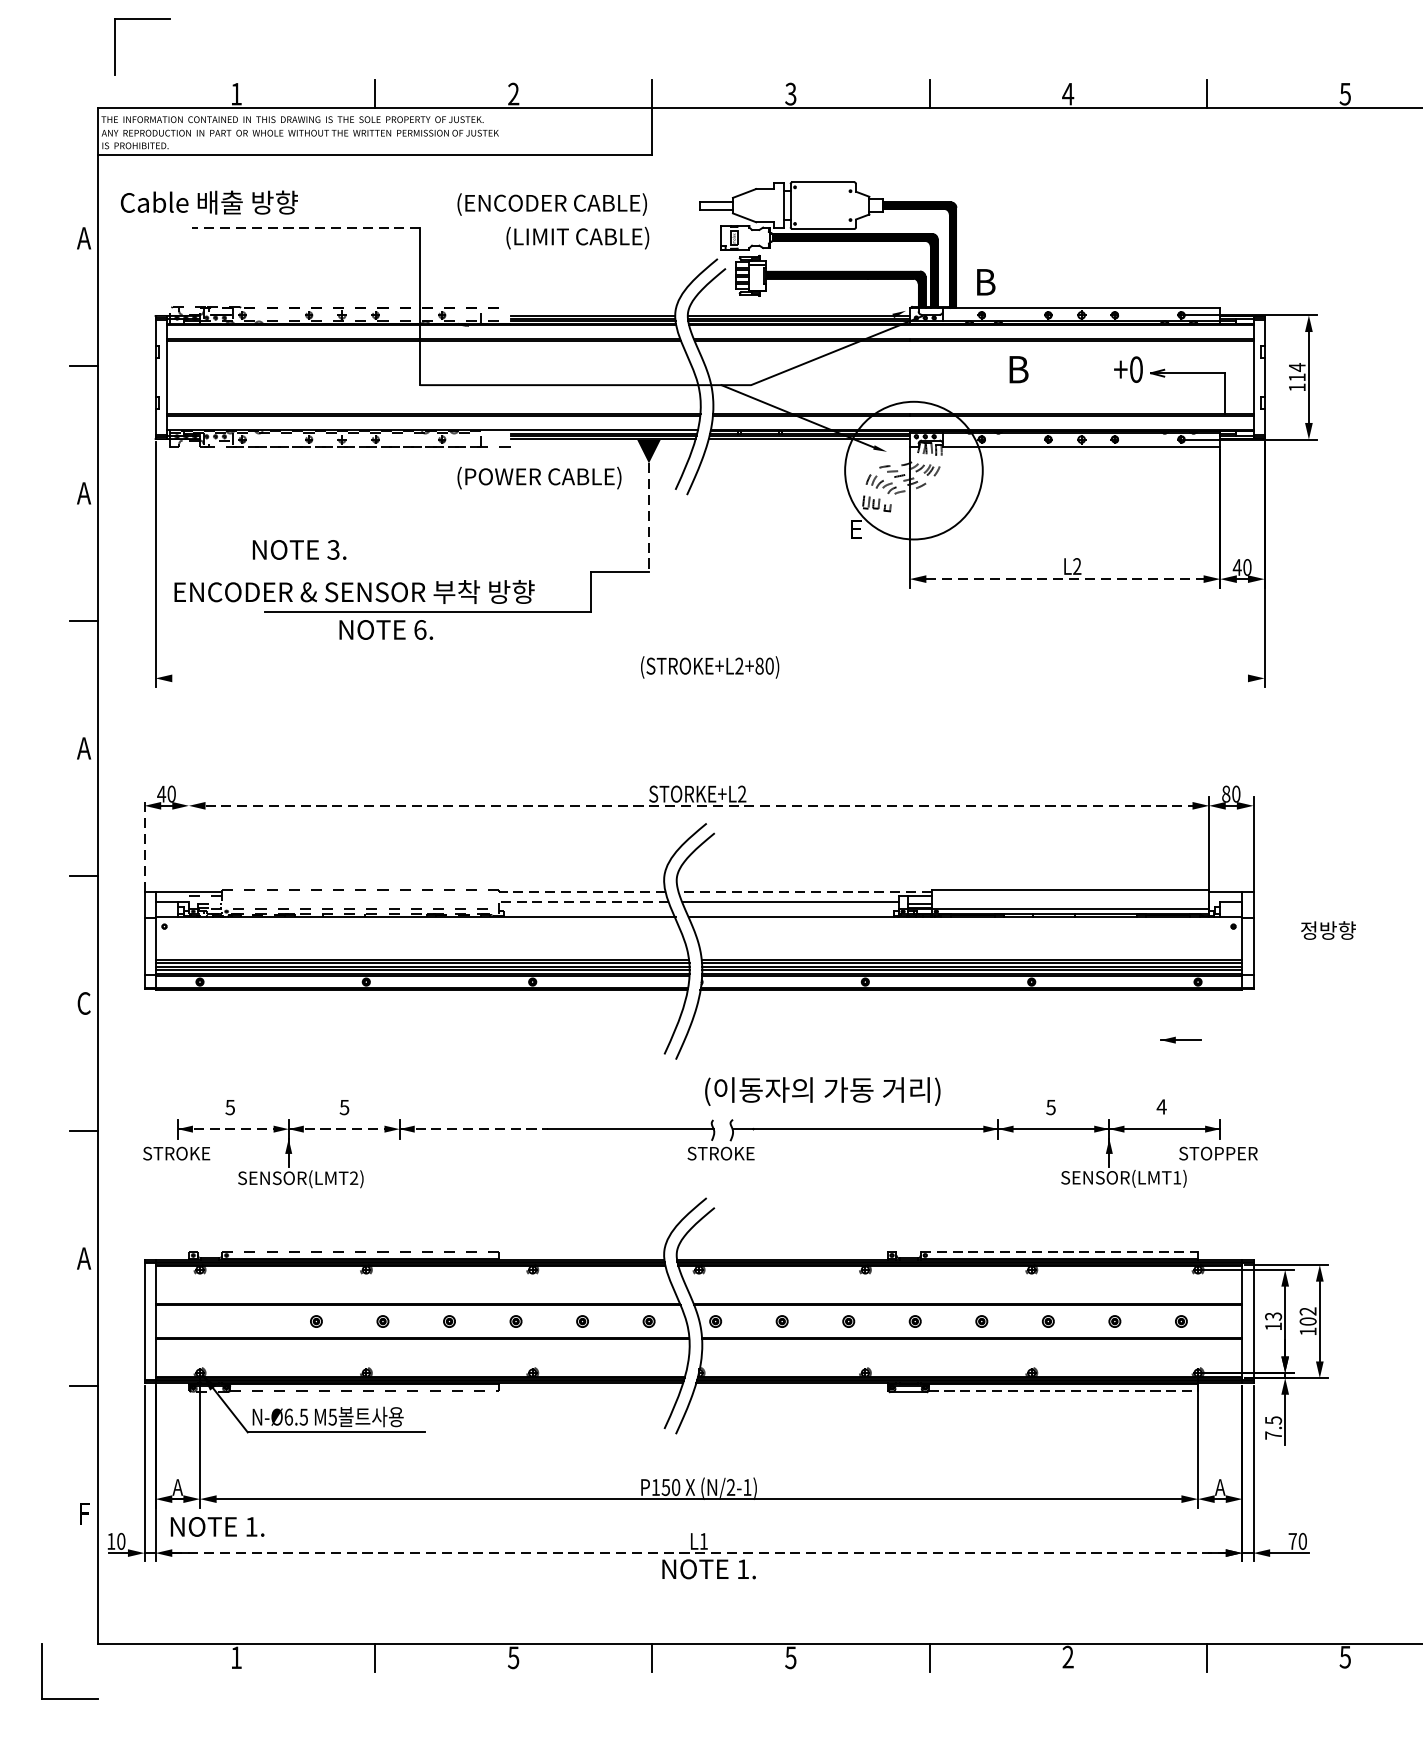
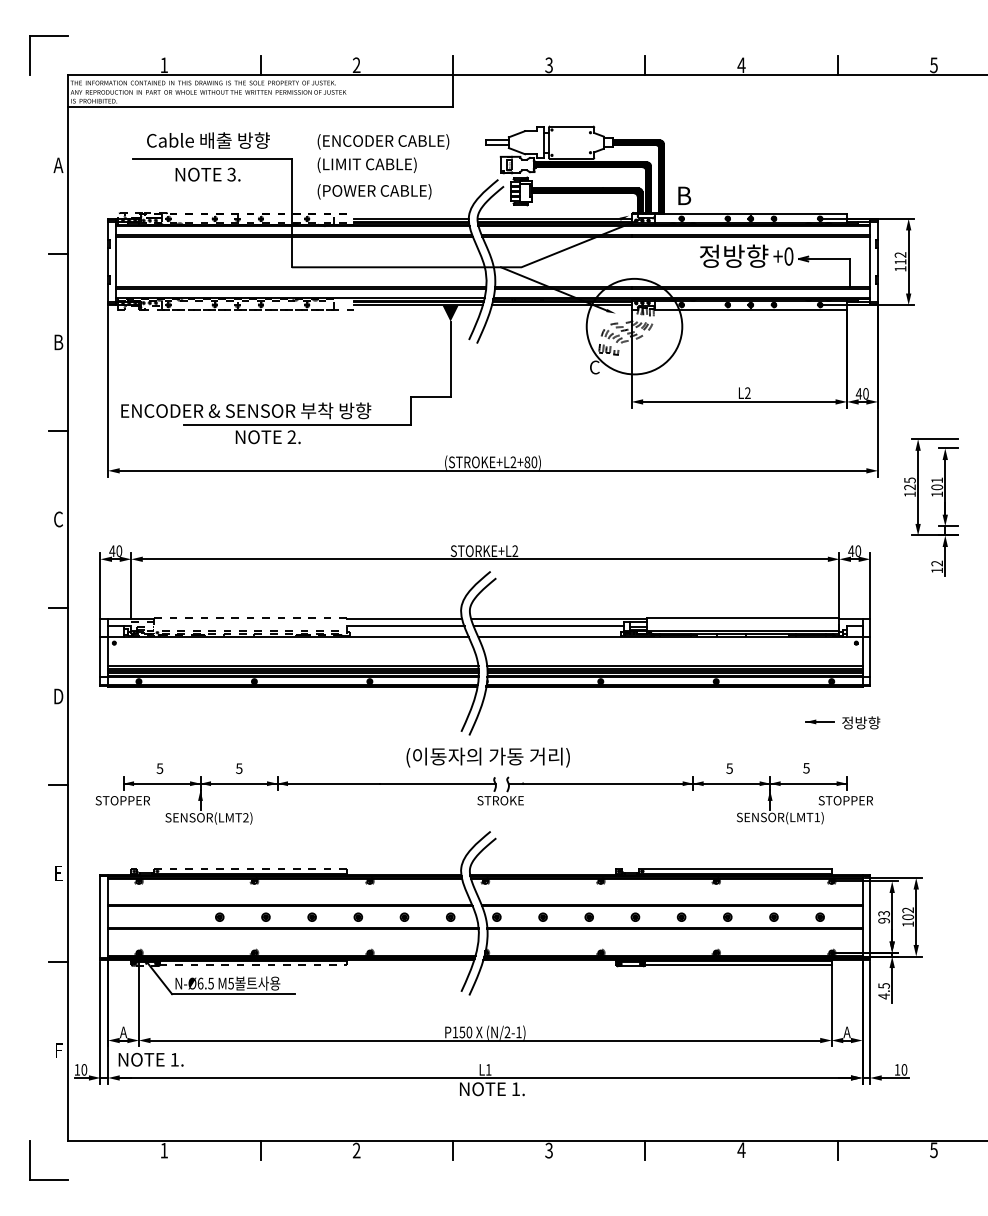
part: (115, 46) -> (30, 55), moved
text: (209, 202) -> (208, 140), moved
line: (305, 228) -> (212, 158), dashed -> solid
text: (576, 237) -> (366, 164), moved
text: (1297, 366) -> (900, 254), 114 -> 112
text: (1057, 368) -> (734, 255), B -> 정방향
text: (539, 477) -> (374, 191), moved
text: (84, 493) -> (58, 342), A -> B
line: (648, 517) -> (450, 359), dashed -> solid
text: (856, 529) -> (594, 367), E -> C
text: (298, 549) -> (207, 174), moved
line: (1065, 578) -> (739, 401), dashed -> solid
text: (419, 630) -> (291, 437), 6. -> 2.
line: (709, 677) -> (492, 470), added
part: (1343, 715) -> (932, 496), added
text: (84, 748) -> (58, 519), A -> C
text: (1226, 794) -> (851, 551), 80 -> 40
line: (699, 806) -> (485, 559), dashed -> solid
line: (189, 843) -> (131, 585), added
line: (144, 845) -> (100, 586), dashed -> solid
line: (582, 891) -> (404, 618), dashed -> solid
line: (805, 891) -> (559, 618), dashed -> solid
line: (583, 901) -> (405, 625), dashed -> solid
text: (1328, 930) -> (861, 722), moved
text: (84, 1003) -> (58, 696), C -> D
text: (821, 1091) -> (487, 757), moved
text: (1161, 1107) -> (806, 768), 4 -> 5
line: (363, 1128) -> (252, 783), dashed -> solid
text: (176, 1153) -> (122, 800), STROKE -> STOPPER
line: (1060, 1252) -> (736, 869), dashed -> solid
text: (84, 1258) -> (58, 873), A -> E
text: (1272, 1326) -> (883, 920), 13 -> 93
line: (1063, 1391) -> (738, 965), dashed -> solid
text: (1272, 1435) -> (883, 996), 7.5 -> 4.5
text: (1292, 1540) -> (897, 1069), 70 -> 10
line: (699, 1552) -> (485, 1077), dashed -> solid
text: (790, 1656) -> (548, 1149), 5 -> 3
text: (1068, 1656) -> (741, 1149), 2 -> 4
text: (513, 1657) -> (356, 1150), 5 -> 2

